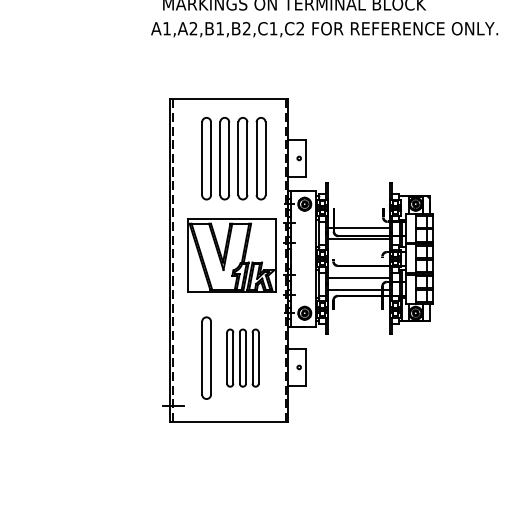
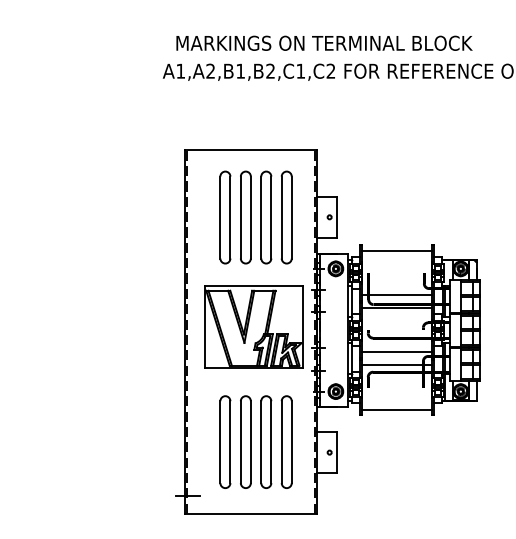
line: (358, 188) -> (396, 251), added
line: (358, 329) -> (396, 409), added
part: (242, 357) -> (265, 441), size x1.43

